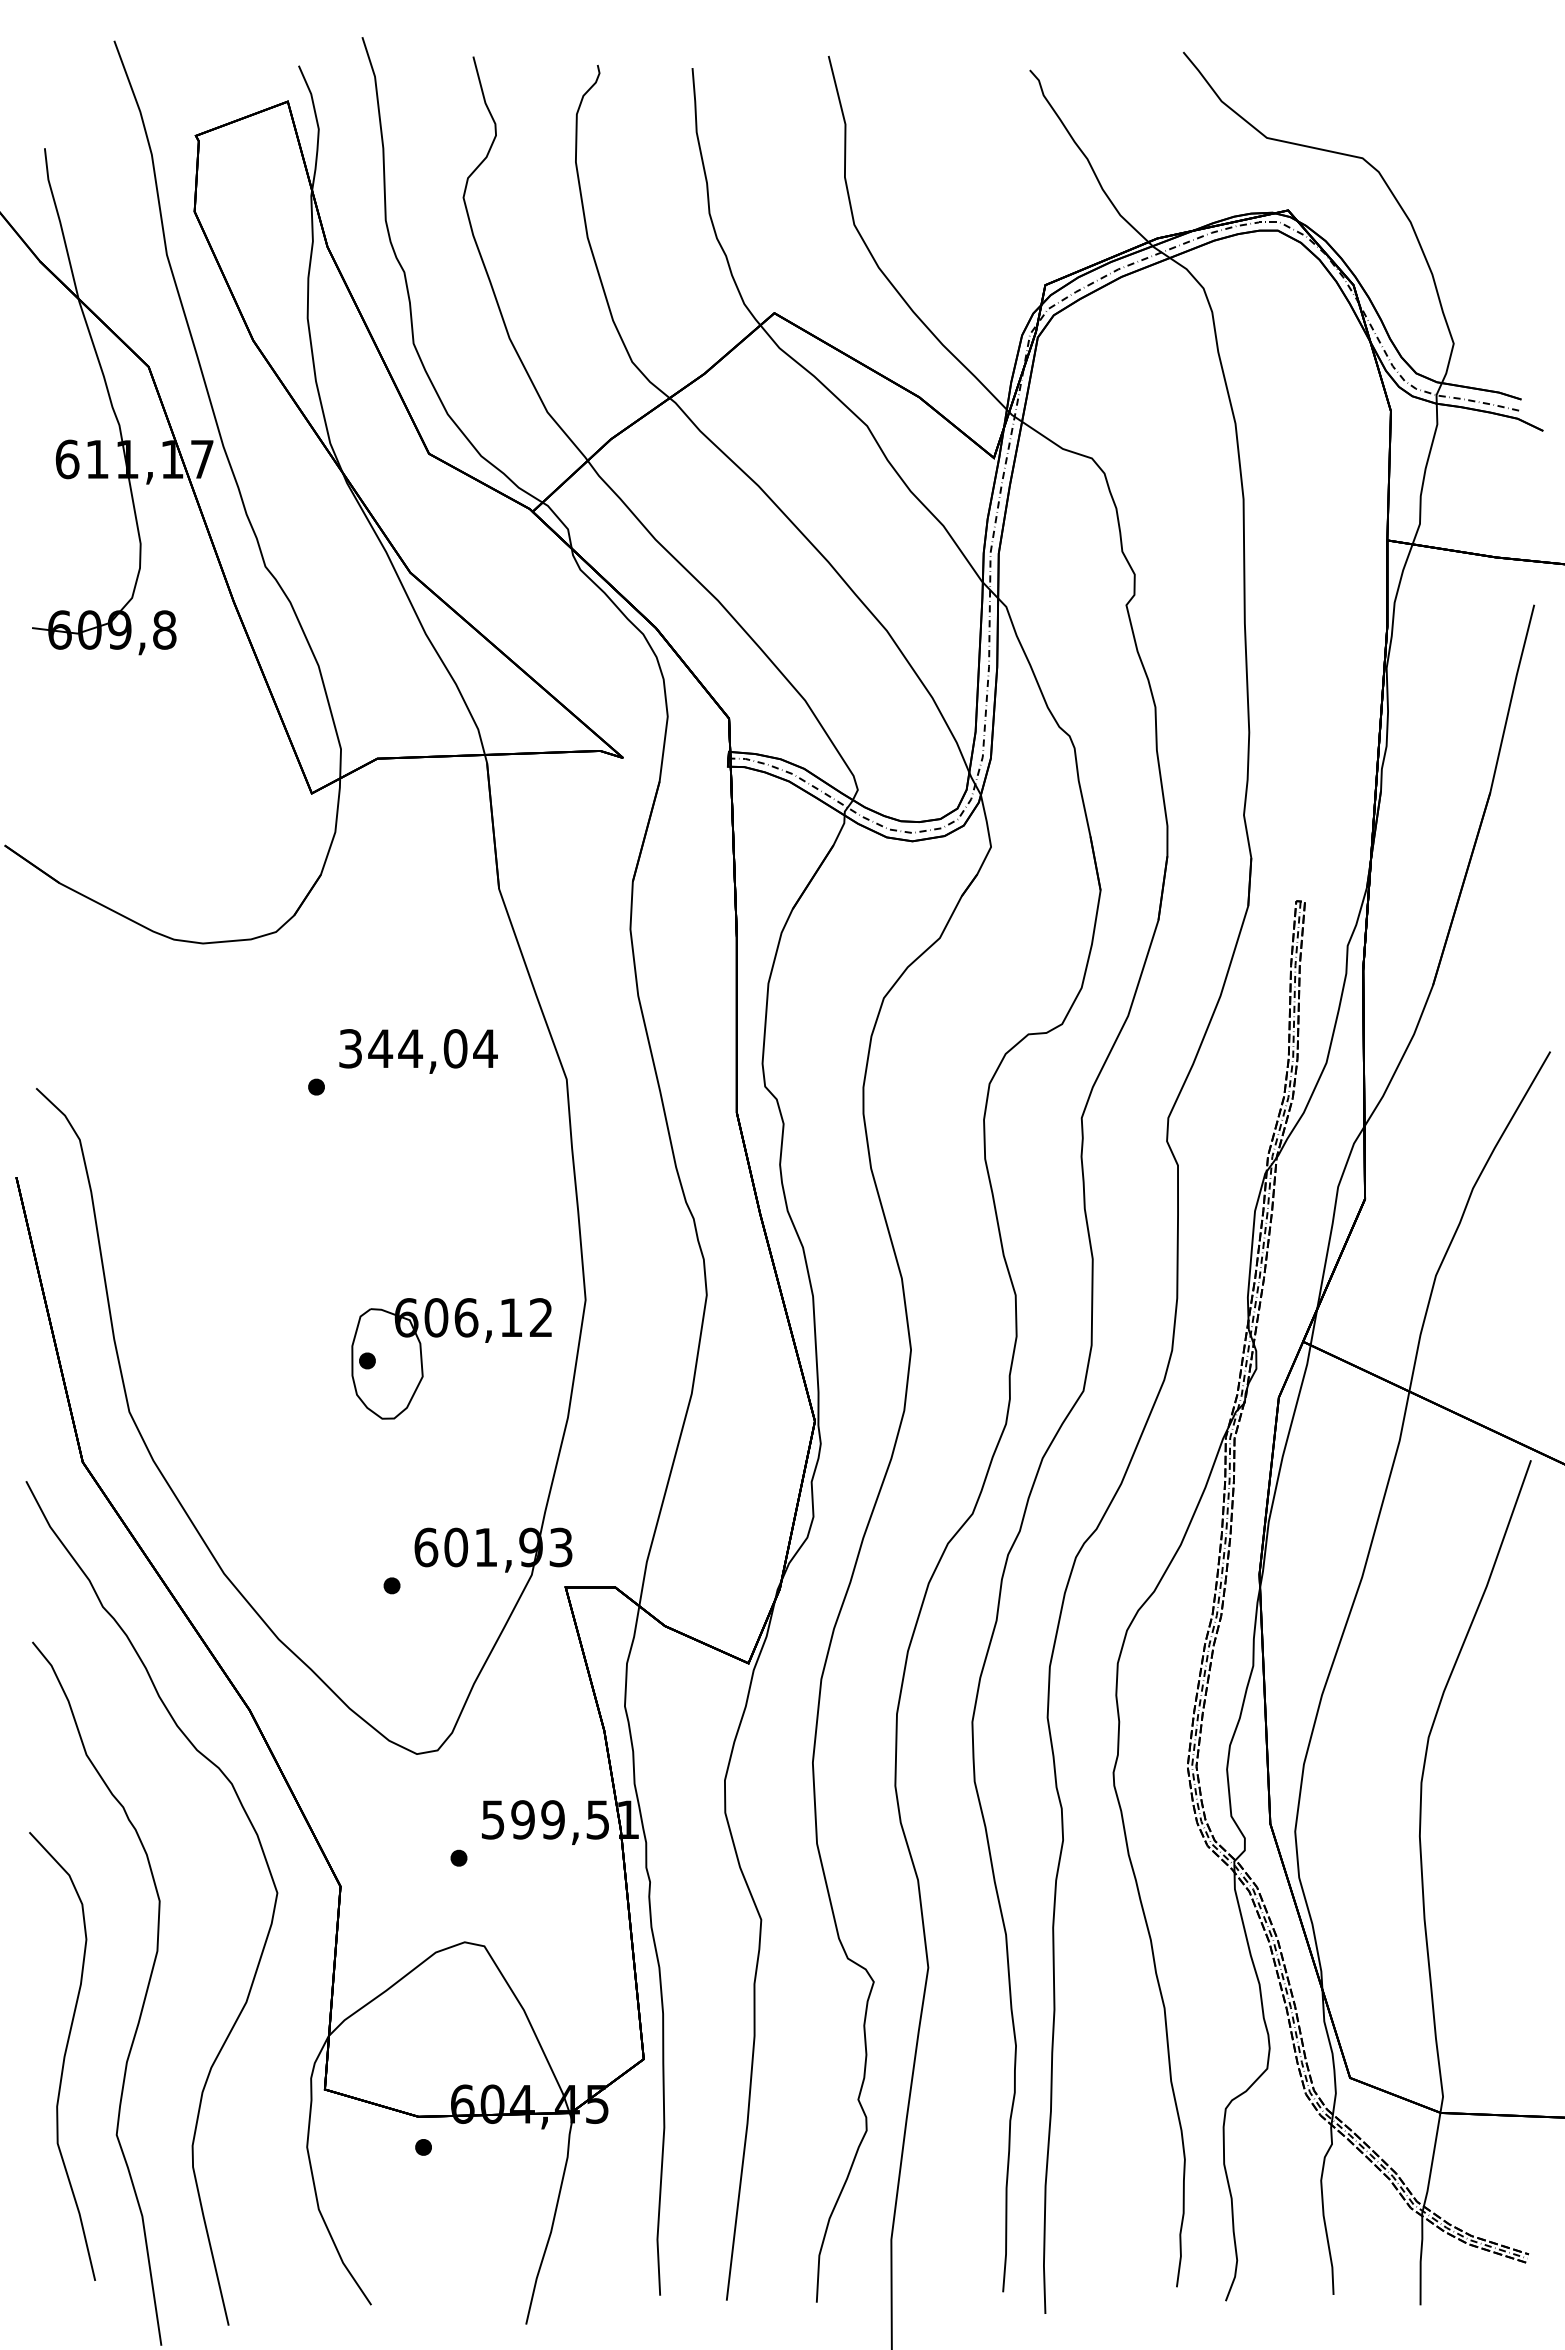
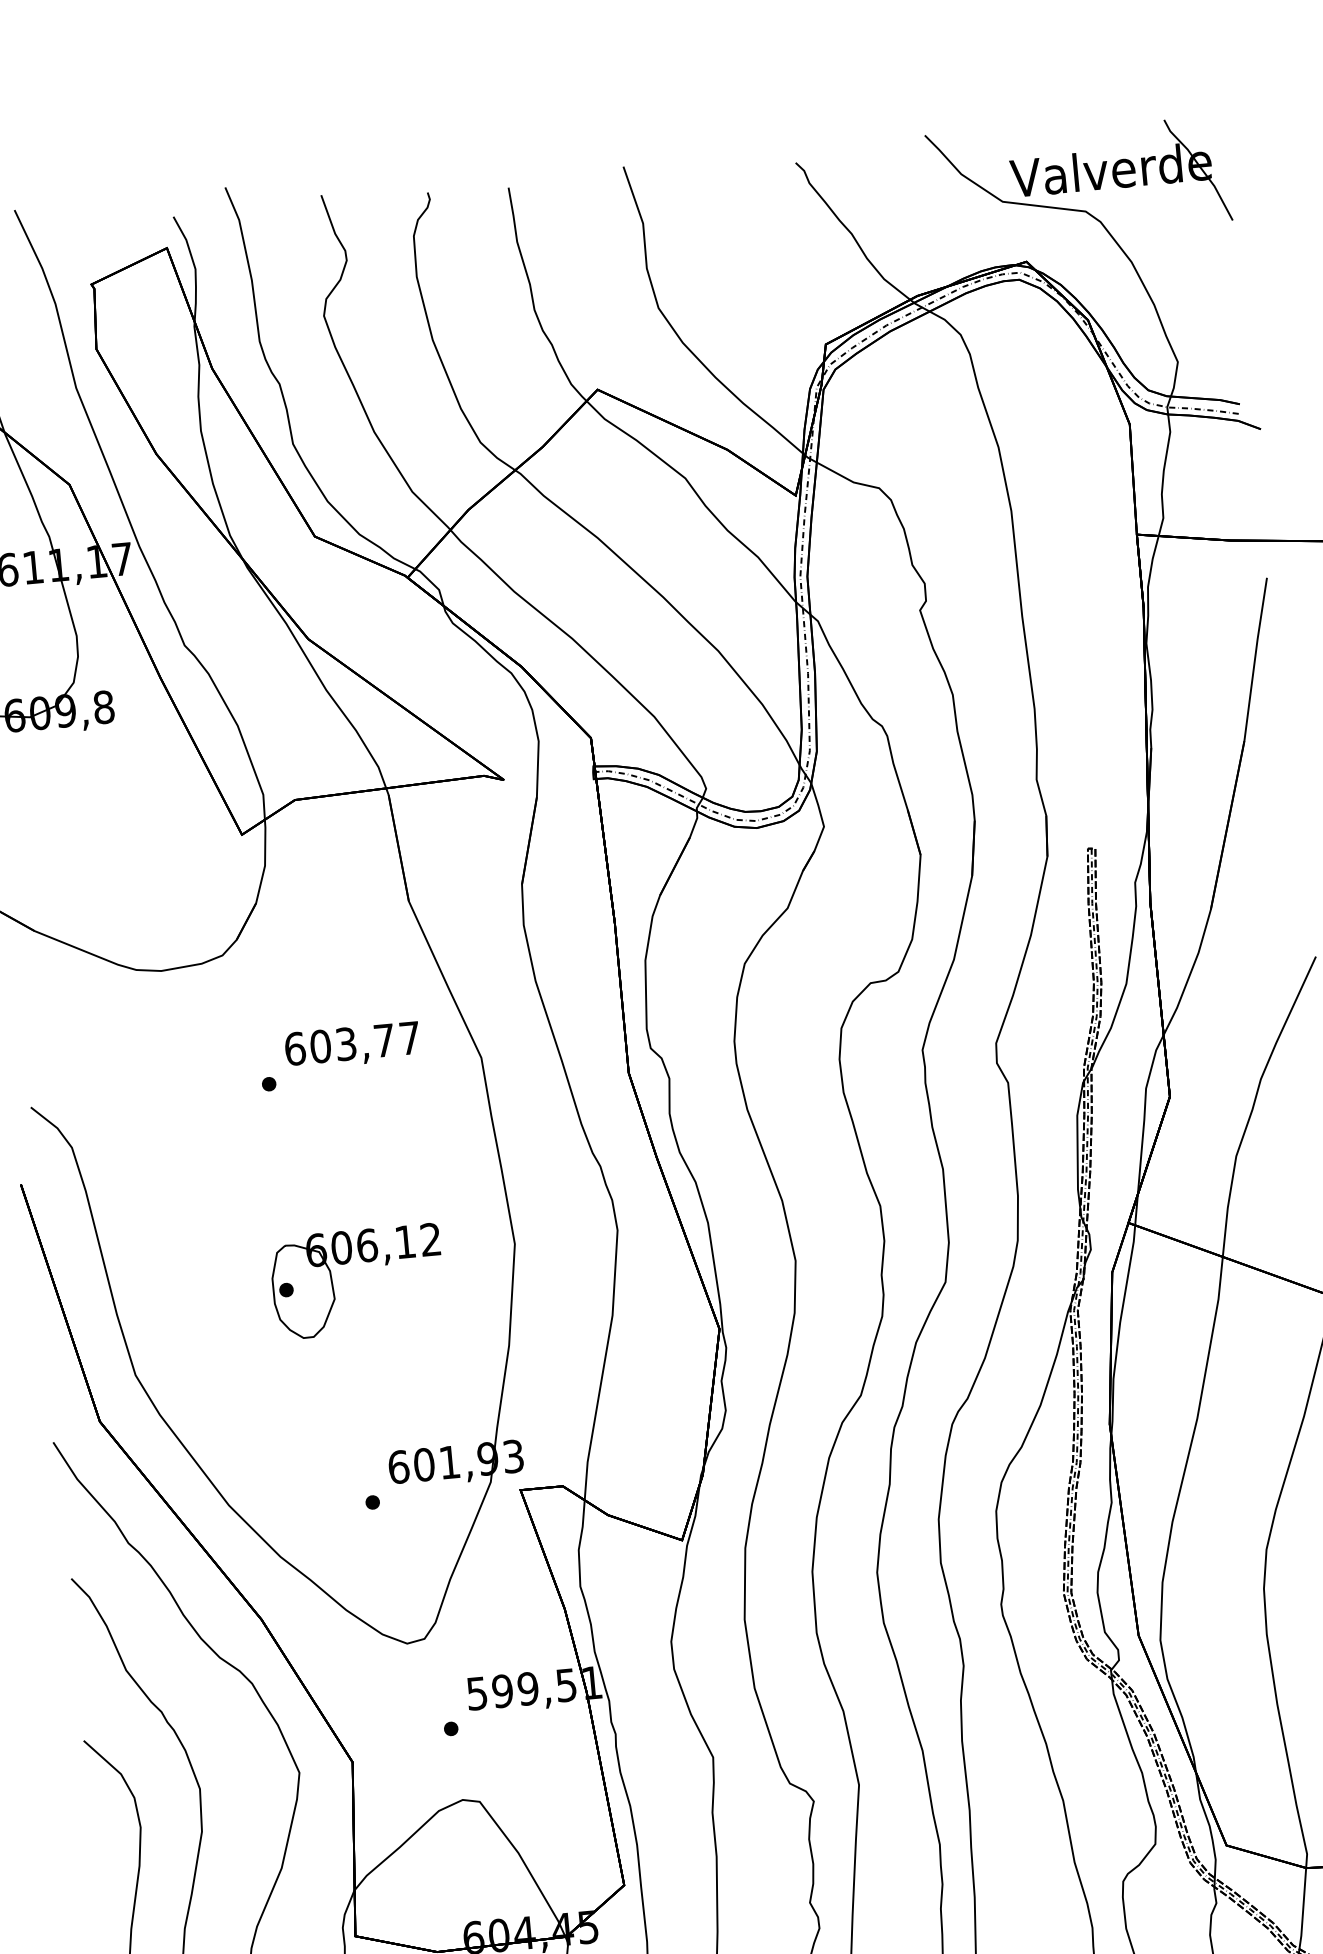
part: (1405, 121) -> (1119, 176), added
text: (418, 1048) -> (352, 1043), 344,04 -> 603,77
part: (441, 1336) -> (347, 1263), moved

